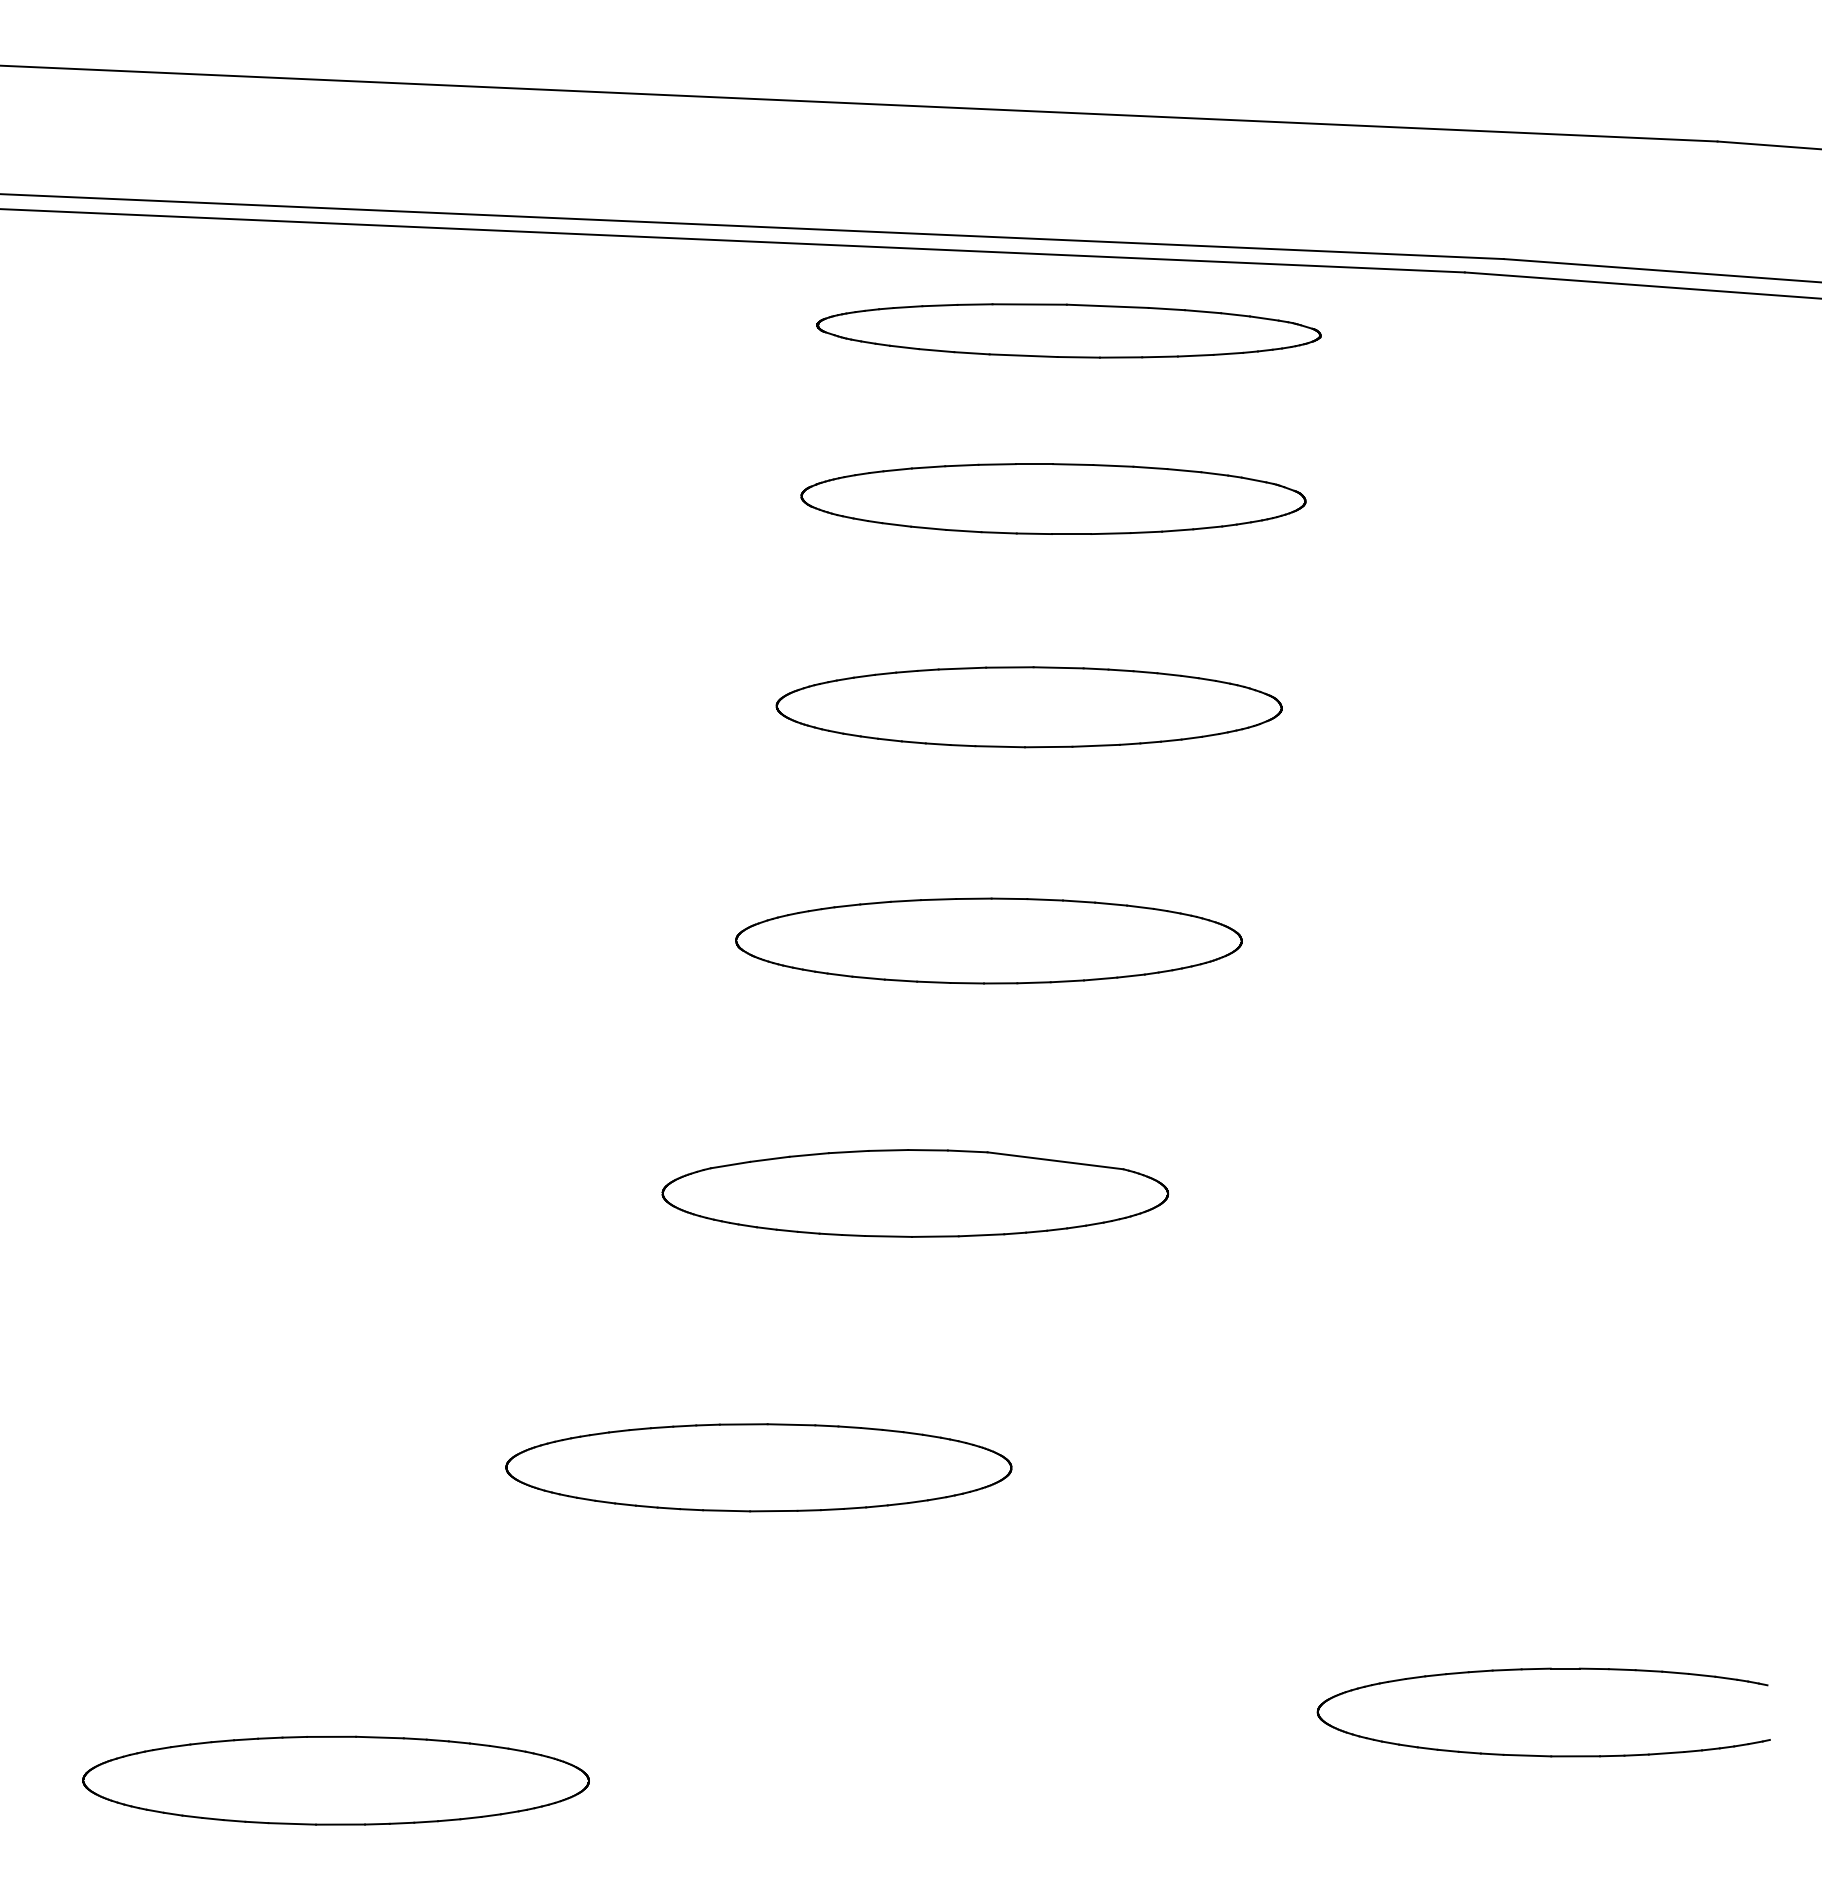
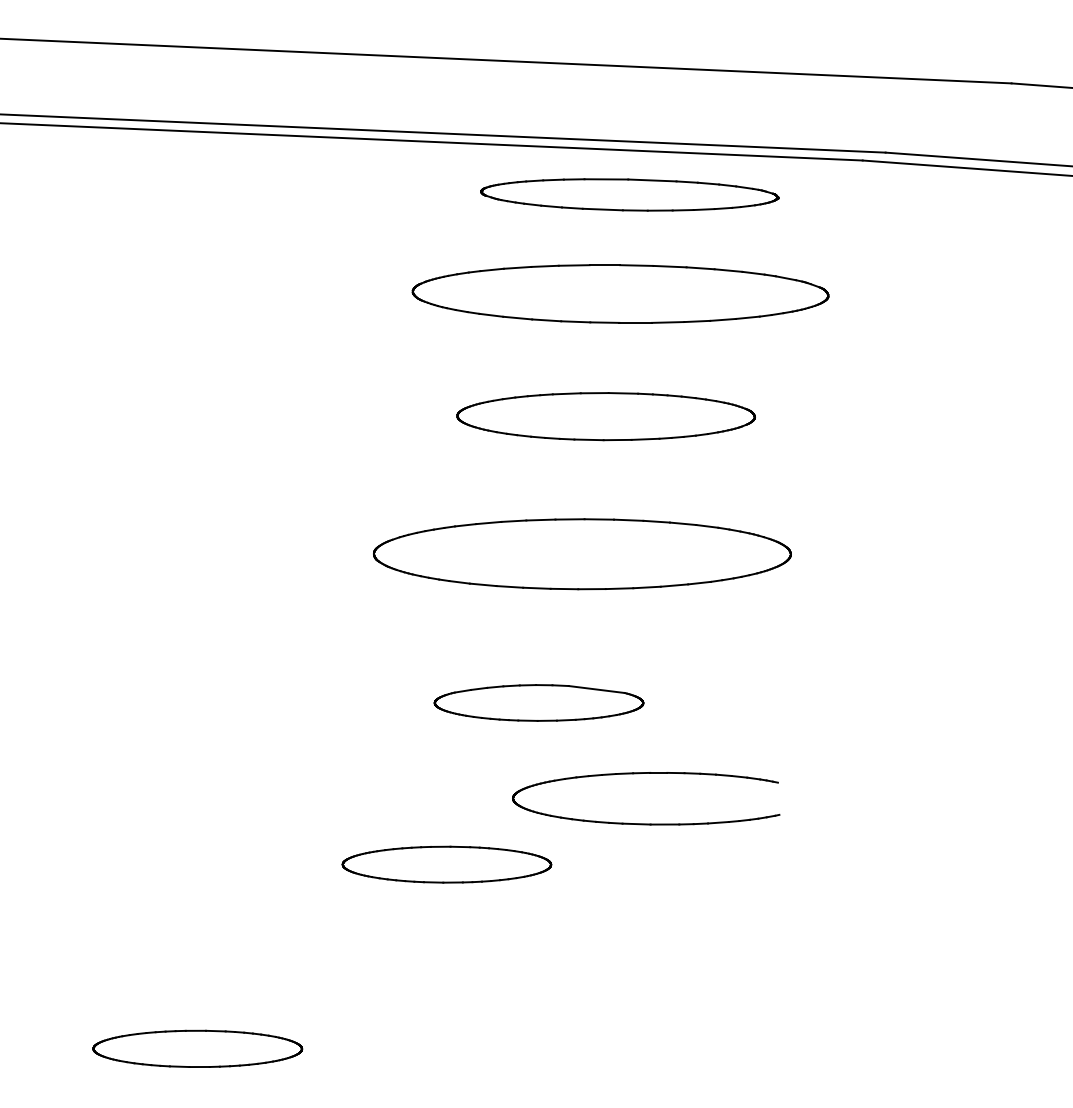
part: (1051, 498) -> (619, 293), size x1.4
part: (989, 941) -> (582, 554), size x1.4
part: (914, 1192) -> (538, 702), size x0.7
part: (758, 1467) -> (446, 864), size x0.7
part: (1544, 1669) -> (646, 773), moved
part: (335, 1780) -> (197, 1048), size x0.7

